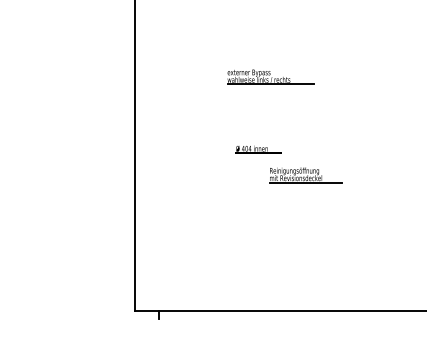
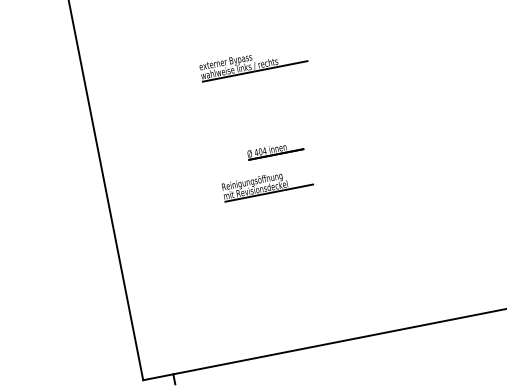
part: (258, 149) -> (275, 149), moved
part: (305, 175) -> (266, 184), moved

